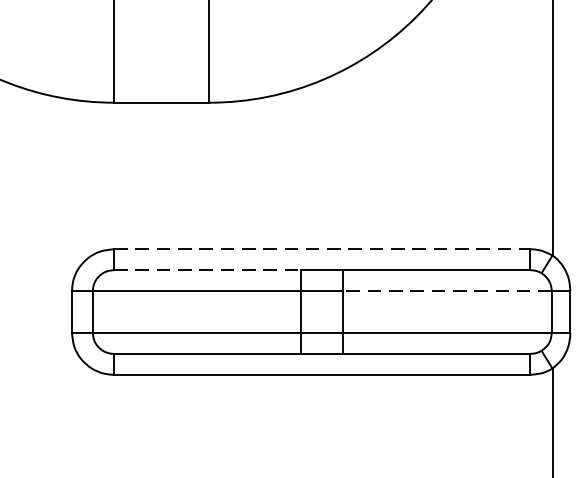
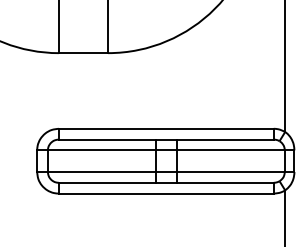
line: (322, 248) -> (166, 128), dashed -> solid
line: (208, 269) -> (107, 139), dashed -> solid
line: (446, 291) -> (230, 150), dashed -> solid

